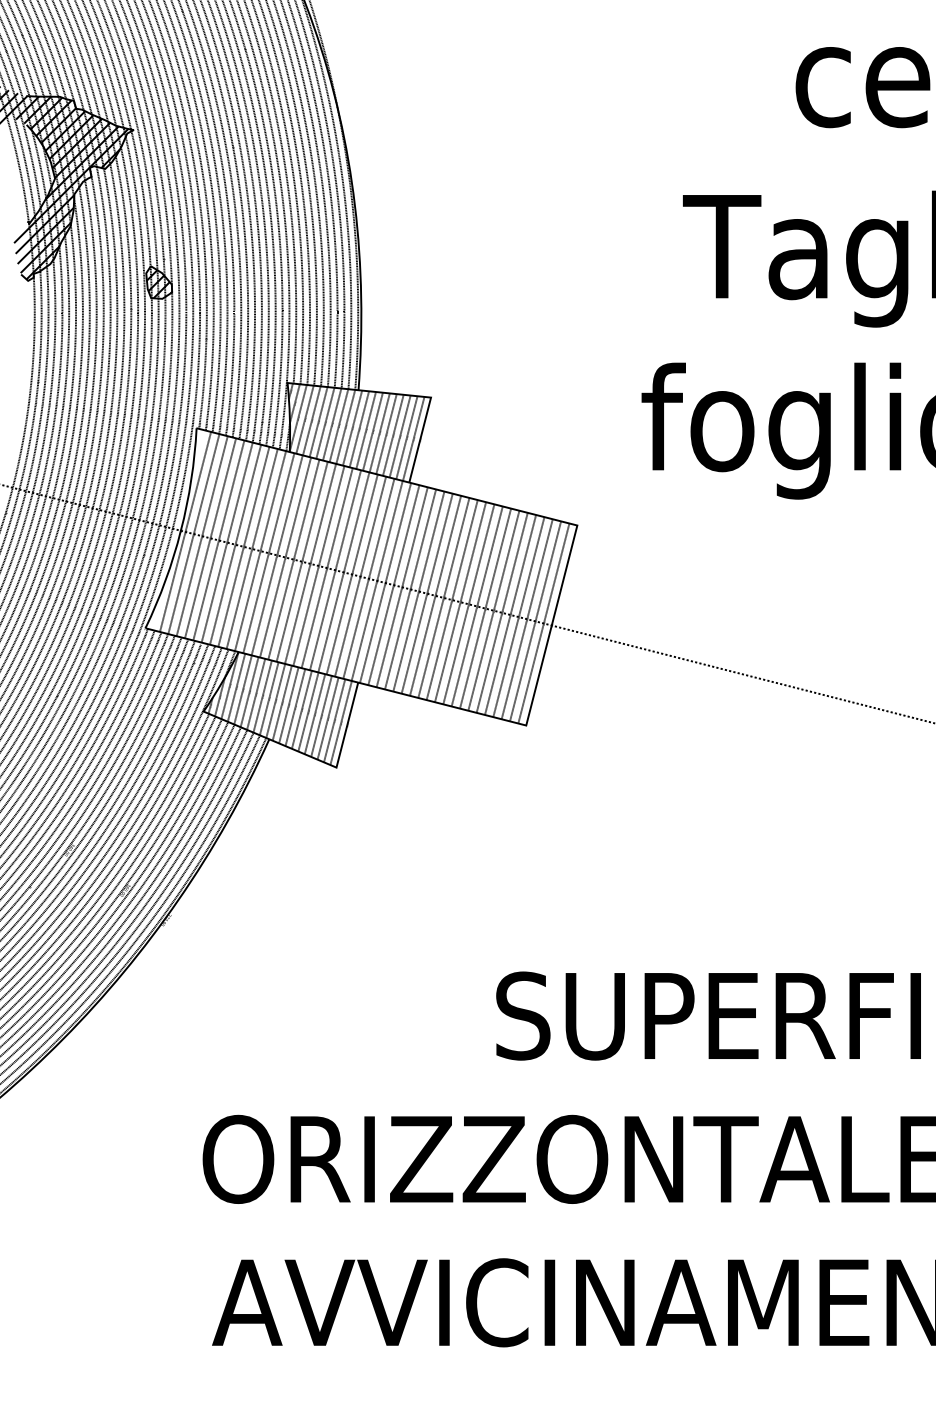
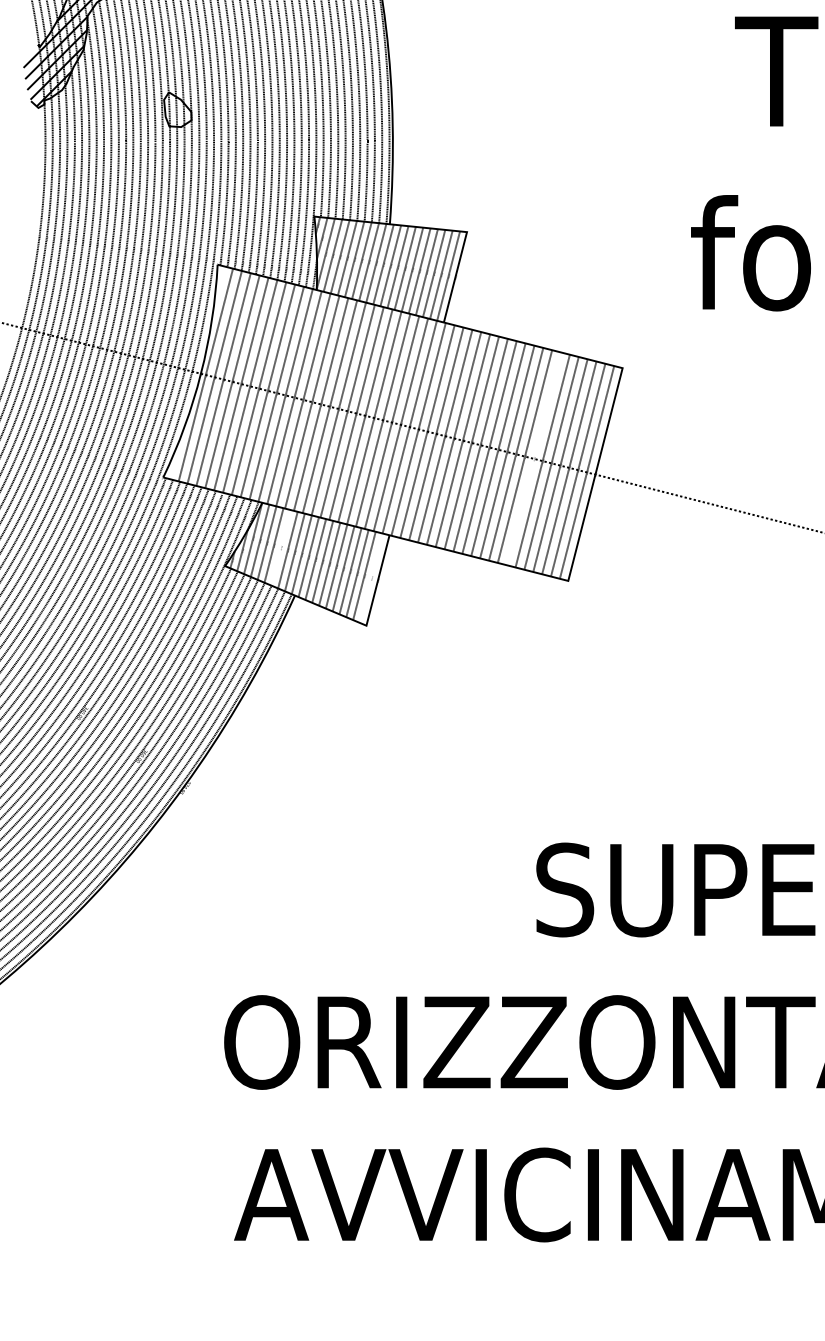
hatch: (159, 284) -> (178, 111), removed
line: (493, 610) -> (533, 458), removed
line: (256, 693) -> (281, 546), removed
line: (340, 722) -> (370, 577), removed

